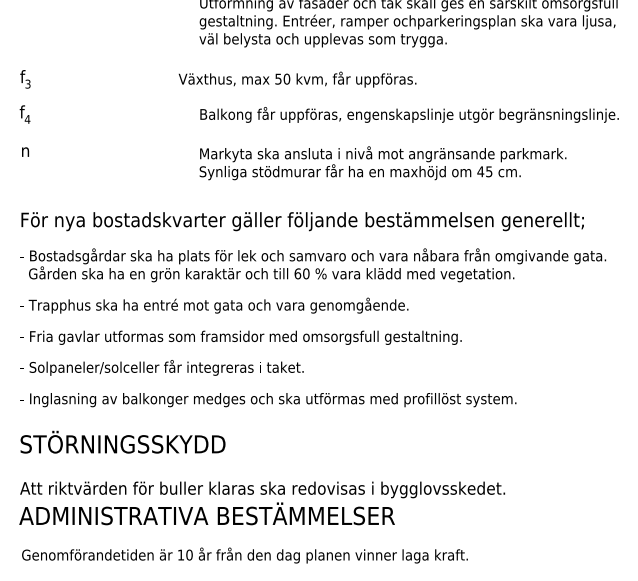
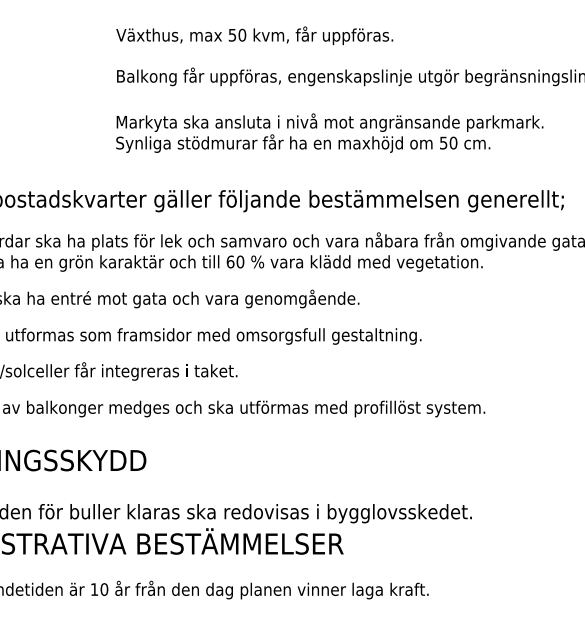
text: (297, 79) -> (254, 35), moved
text: (484, 171) -> (447, 142), 45 -> 50

